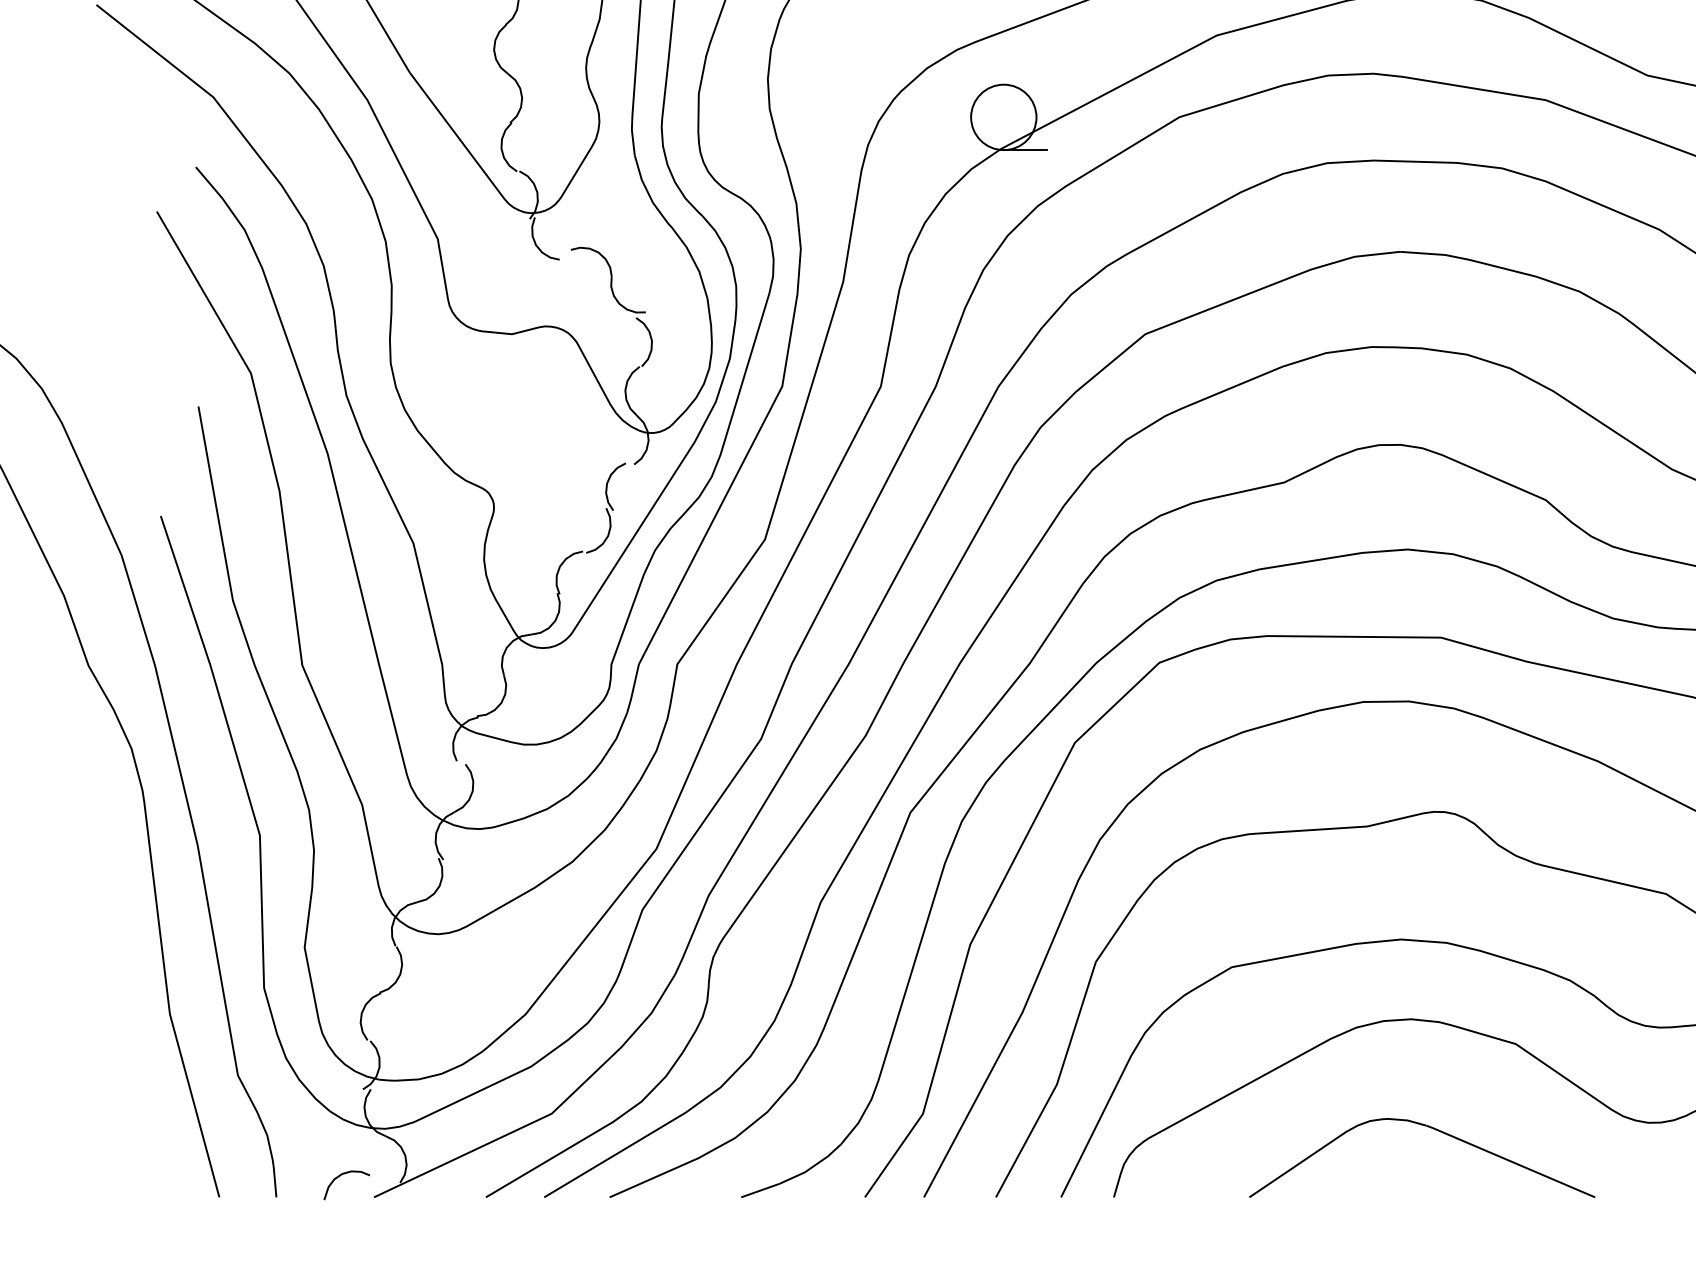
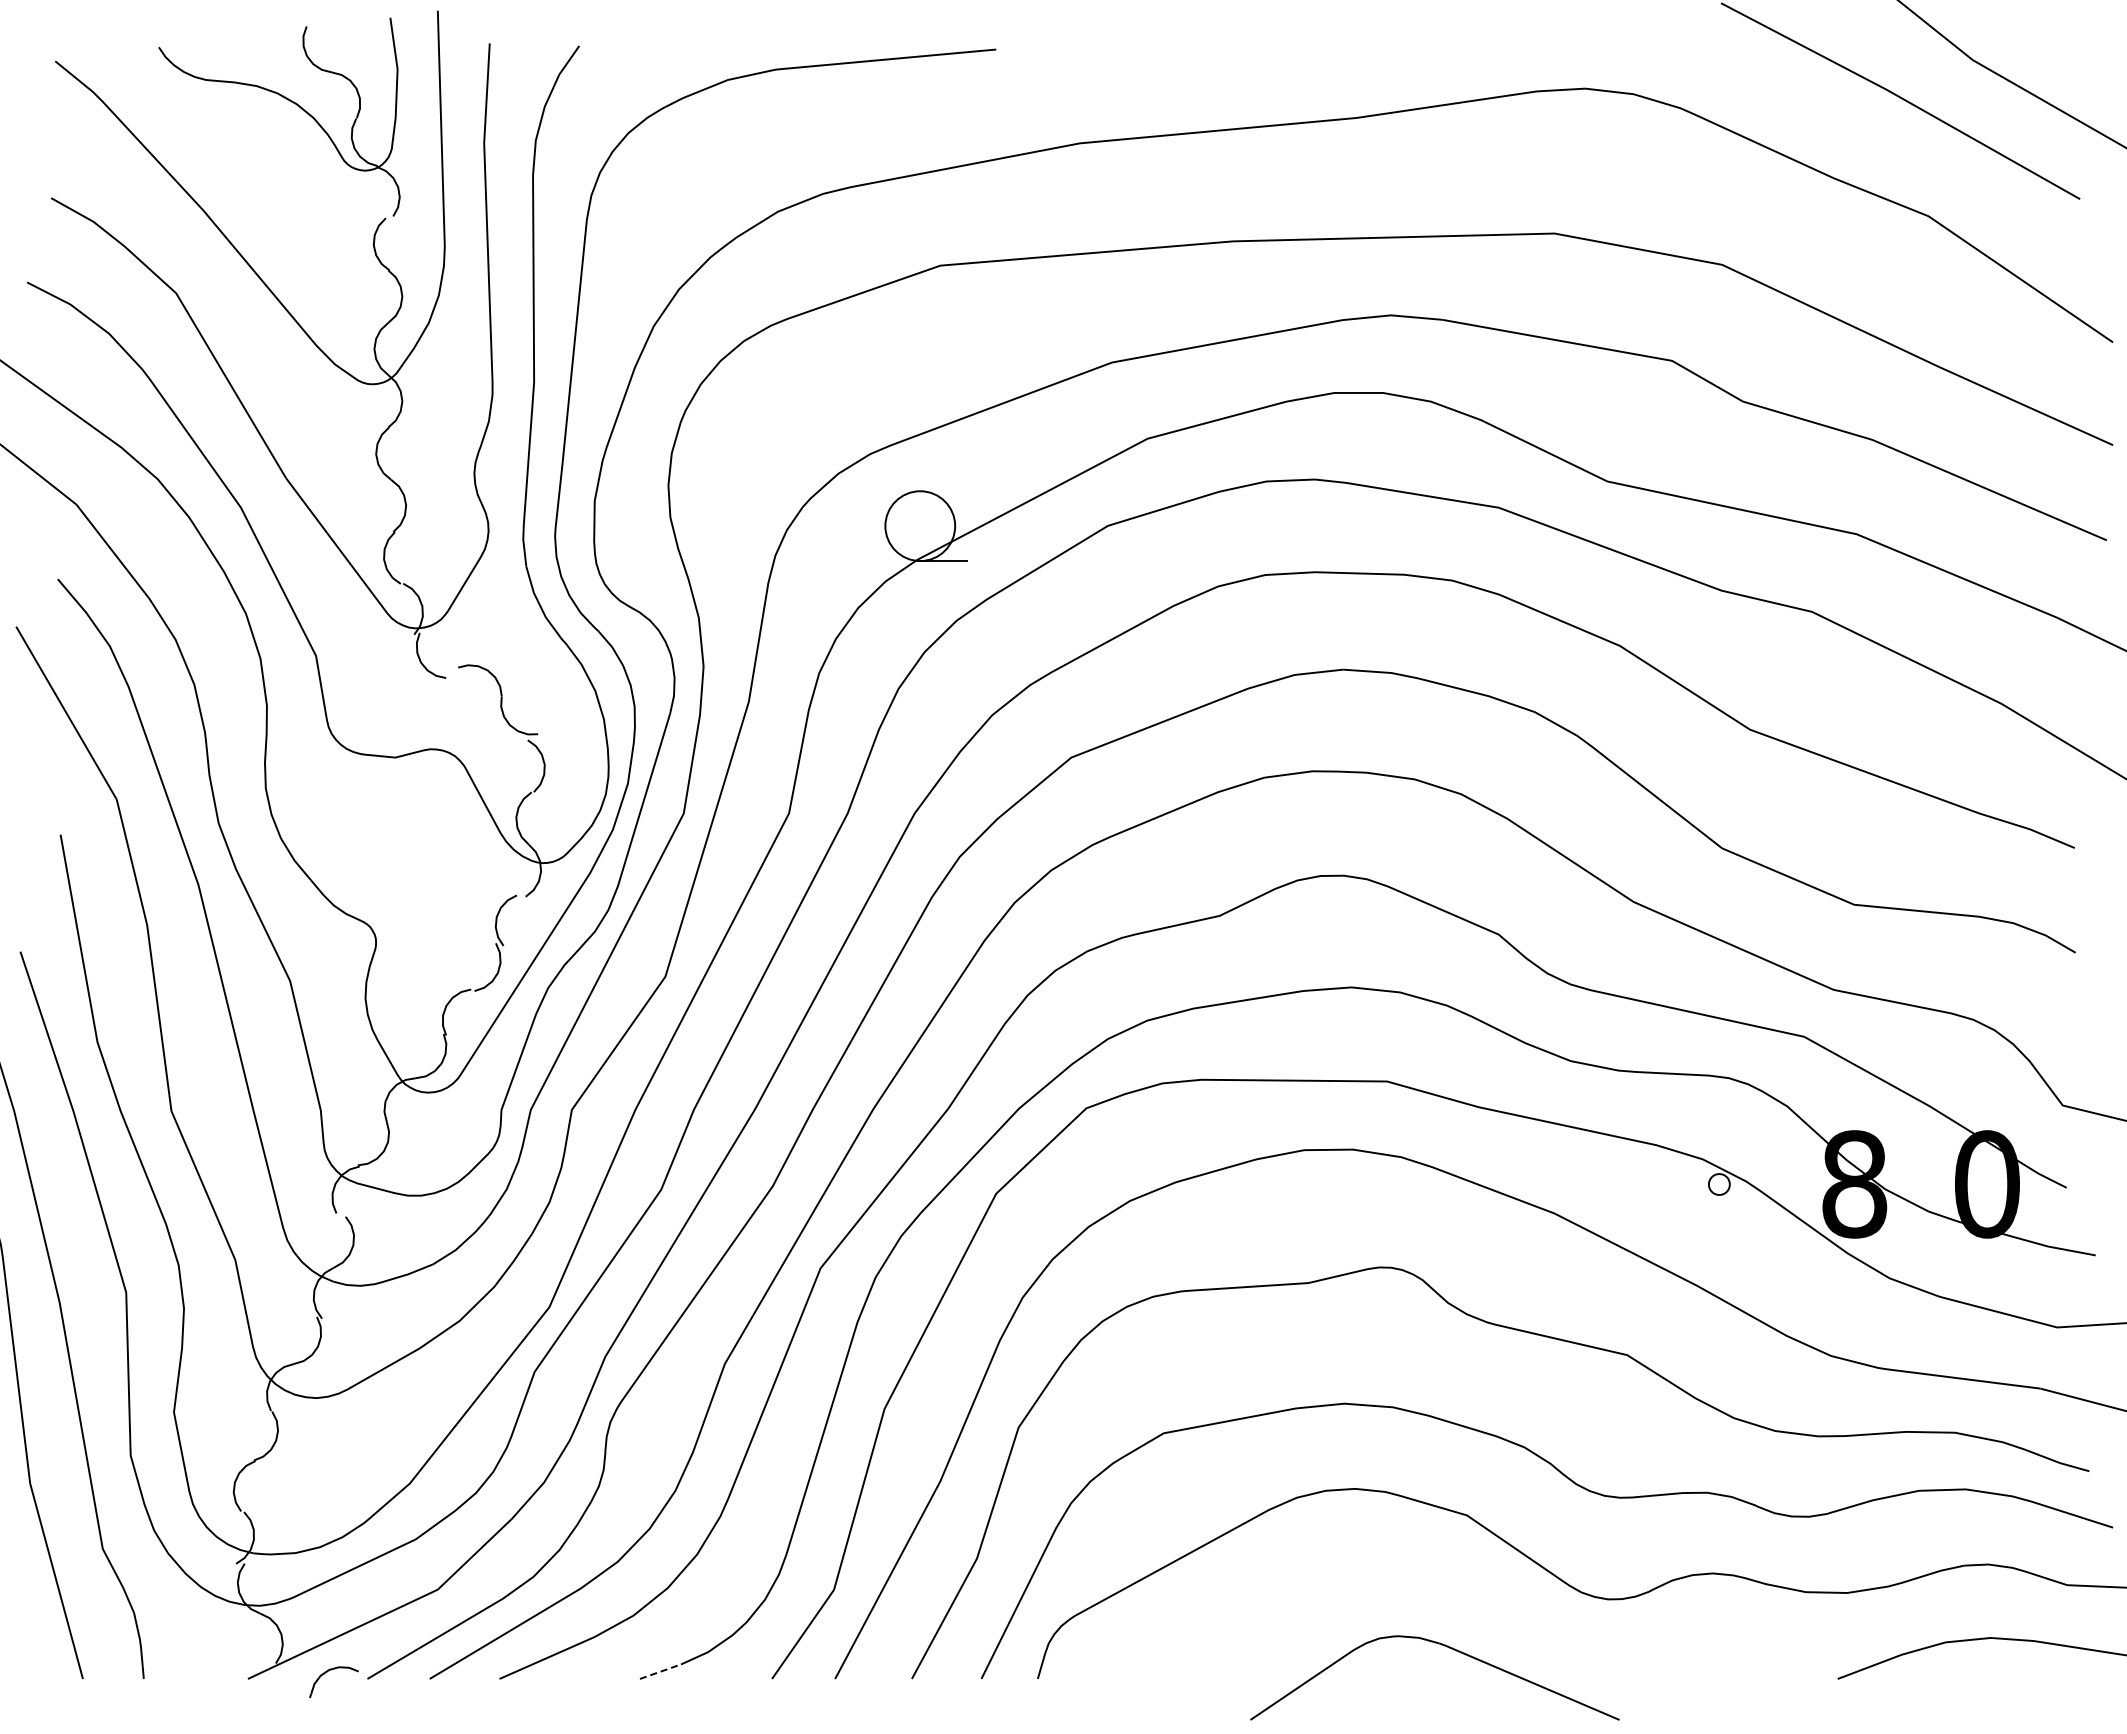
part: (1433, 1129) -> (1446, 1647), moved
part: (340, 1176) -> (327, 1672), moved
line: (760, 1190) -> (660, 1671), solid -> dashed

